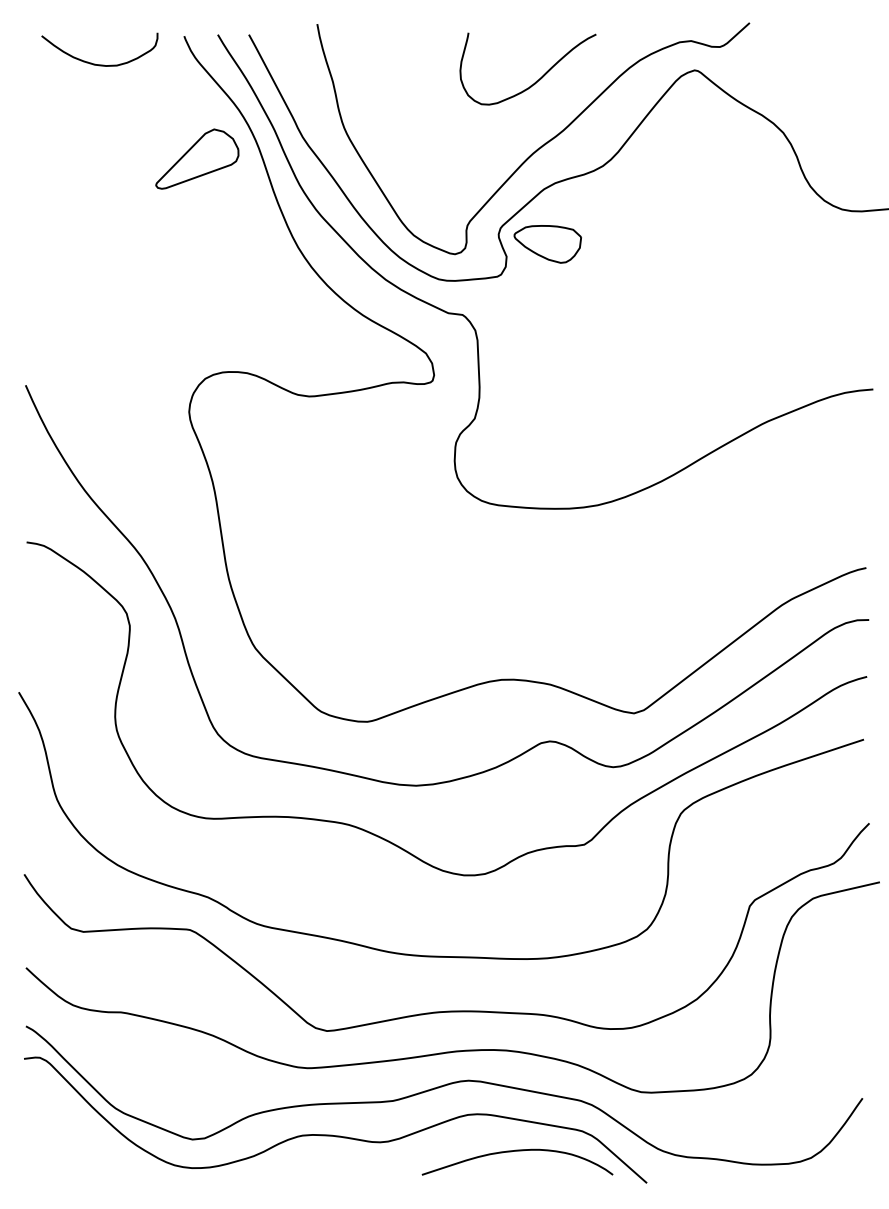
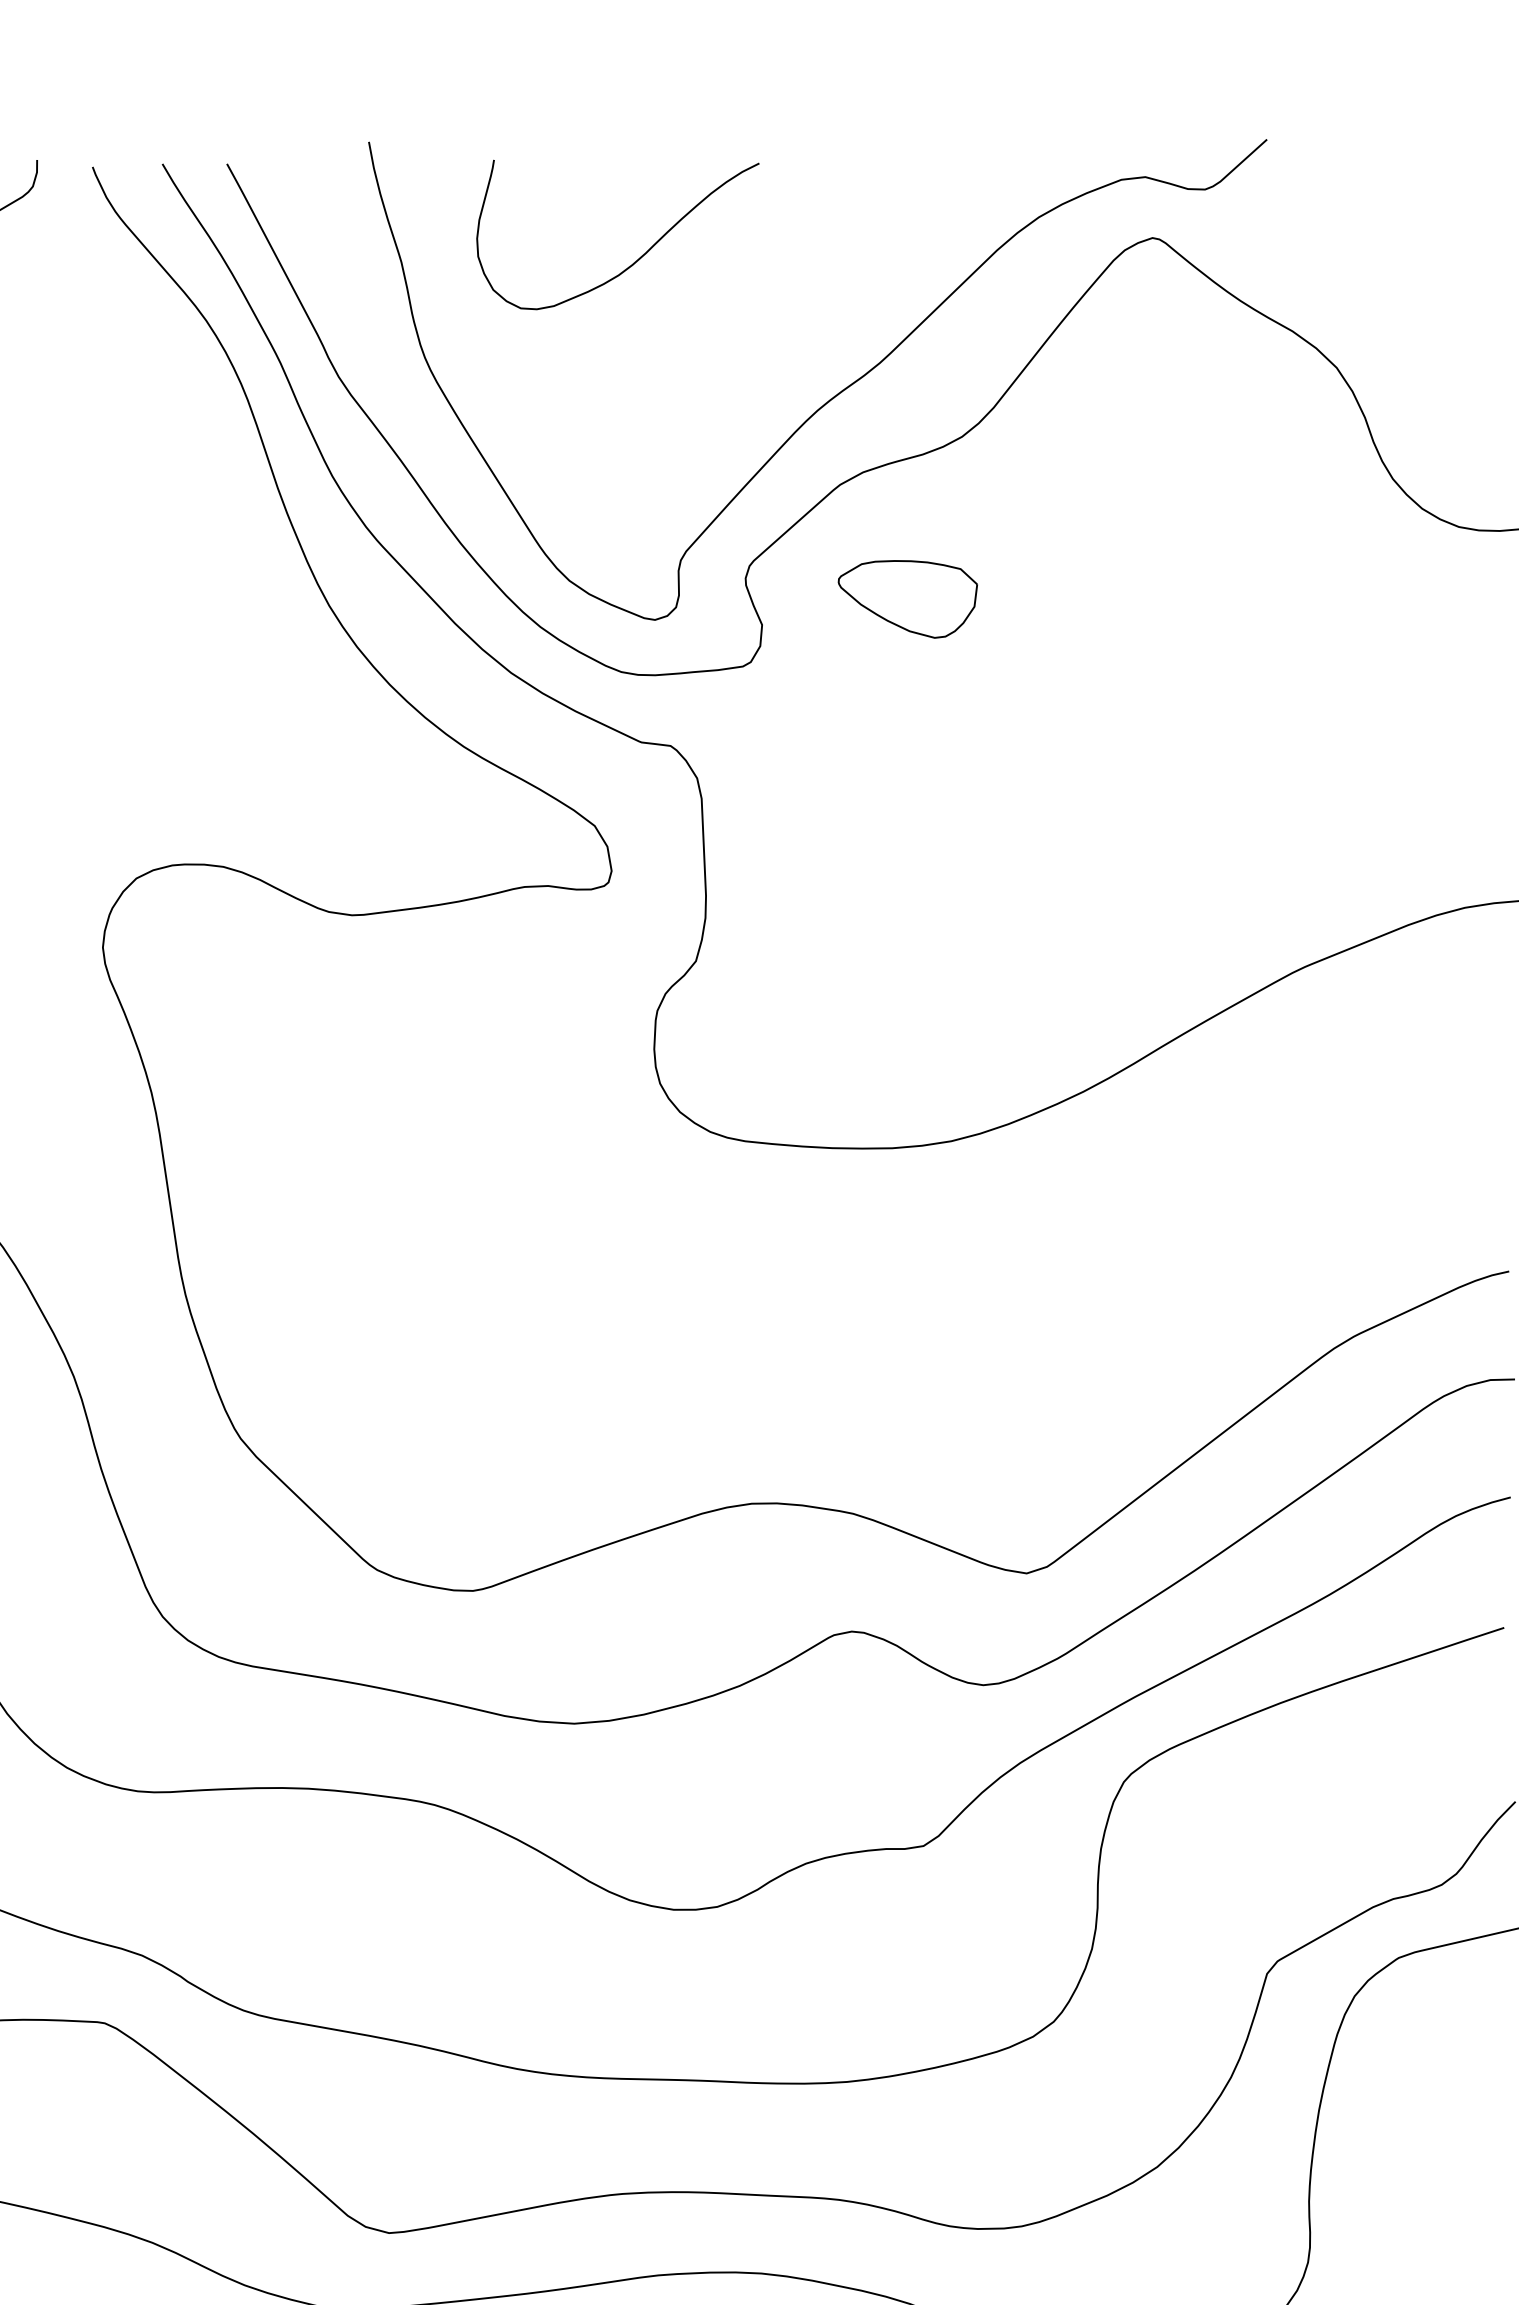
curve: (536, 80) -> (635, 259), moved
part: (197, 158) -> (120, 421), removed
part: (547, 244) -> (907, 599), moved

